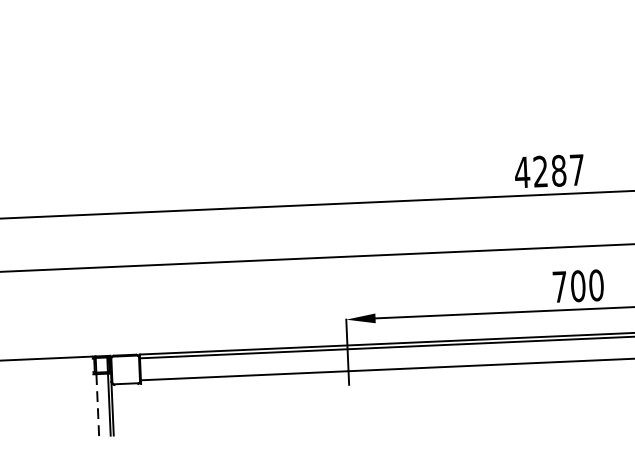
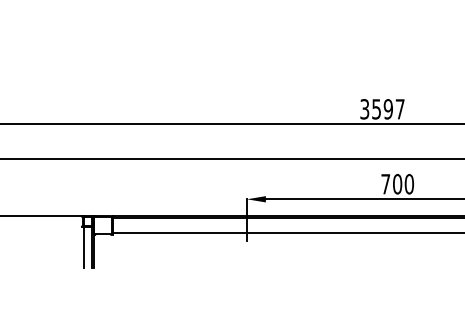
text: (539, 172) -> (375, 109), 4287 -> 3597
line: (98, 405) -> (84, 247), dashed -> solid

